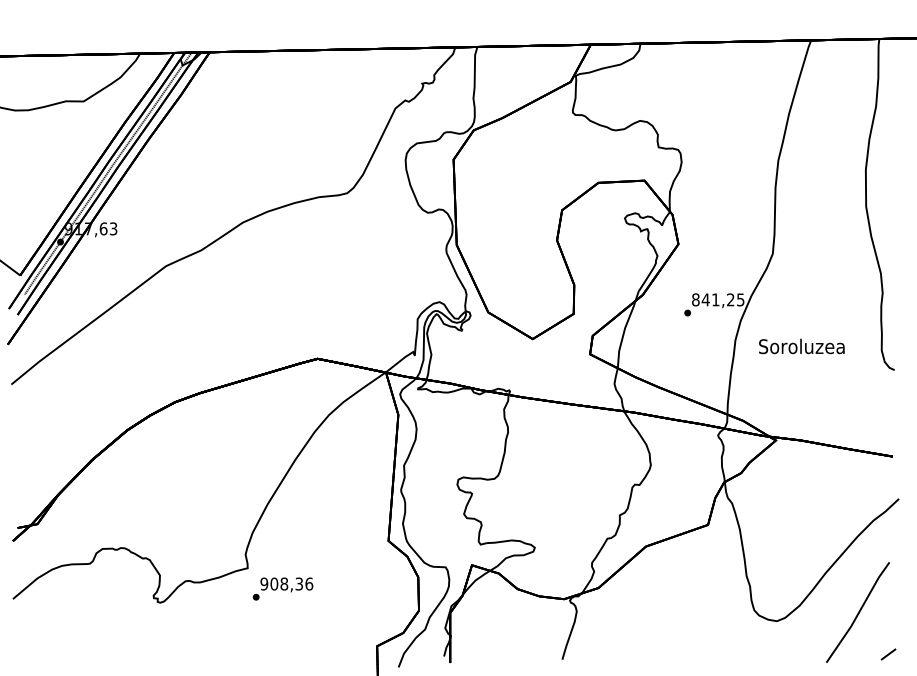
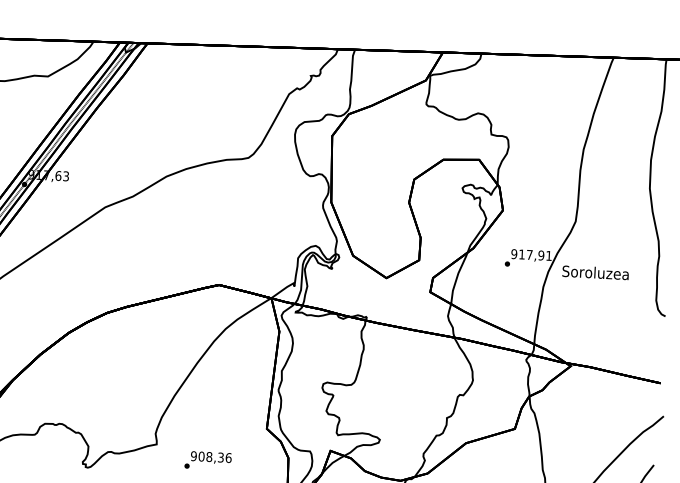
text: (717, 299) -> (531, 254), 841,25 -> 917,91
text: (801, 346) -> (595, 272), moved
text: (282, 588) -> (207, 460), moved

